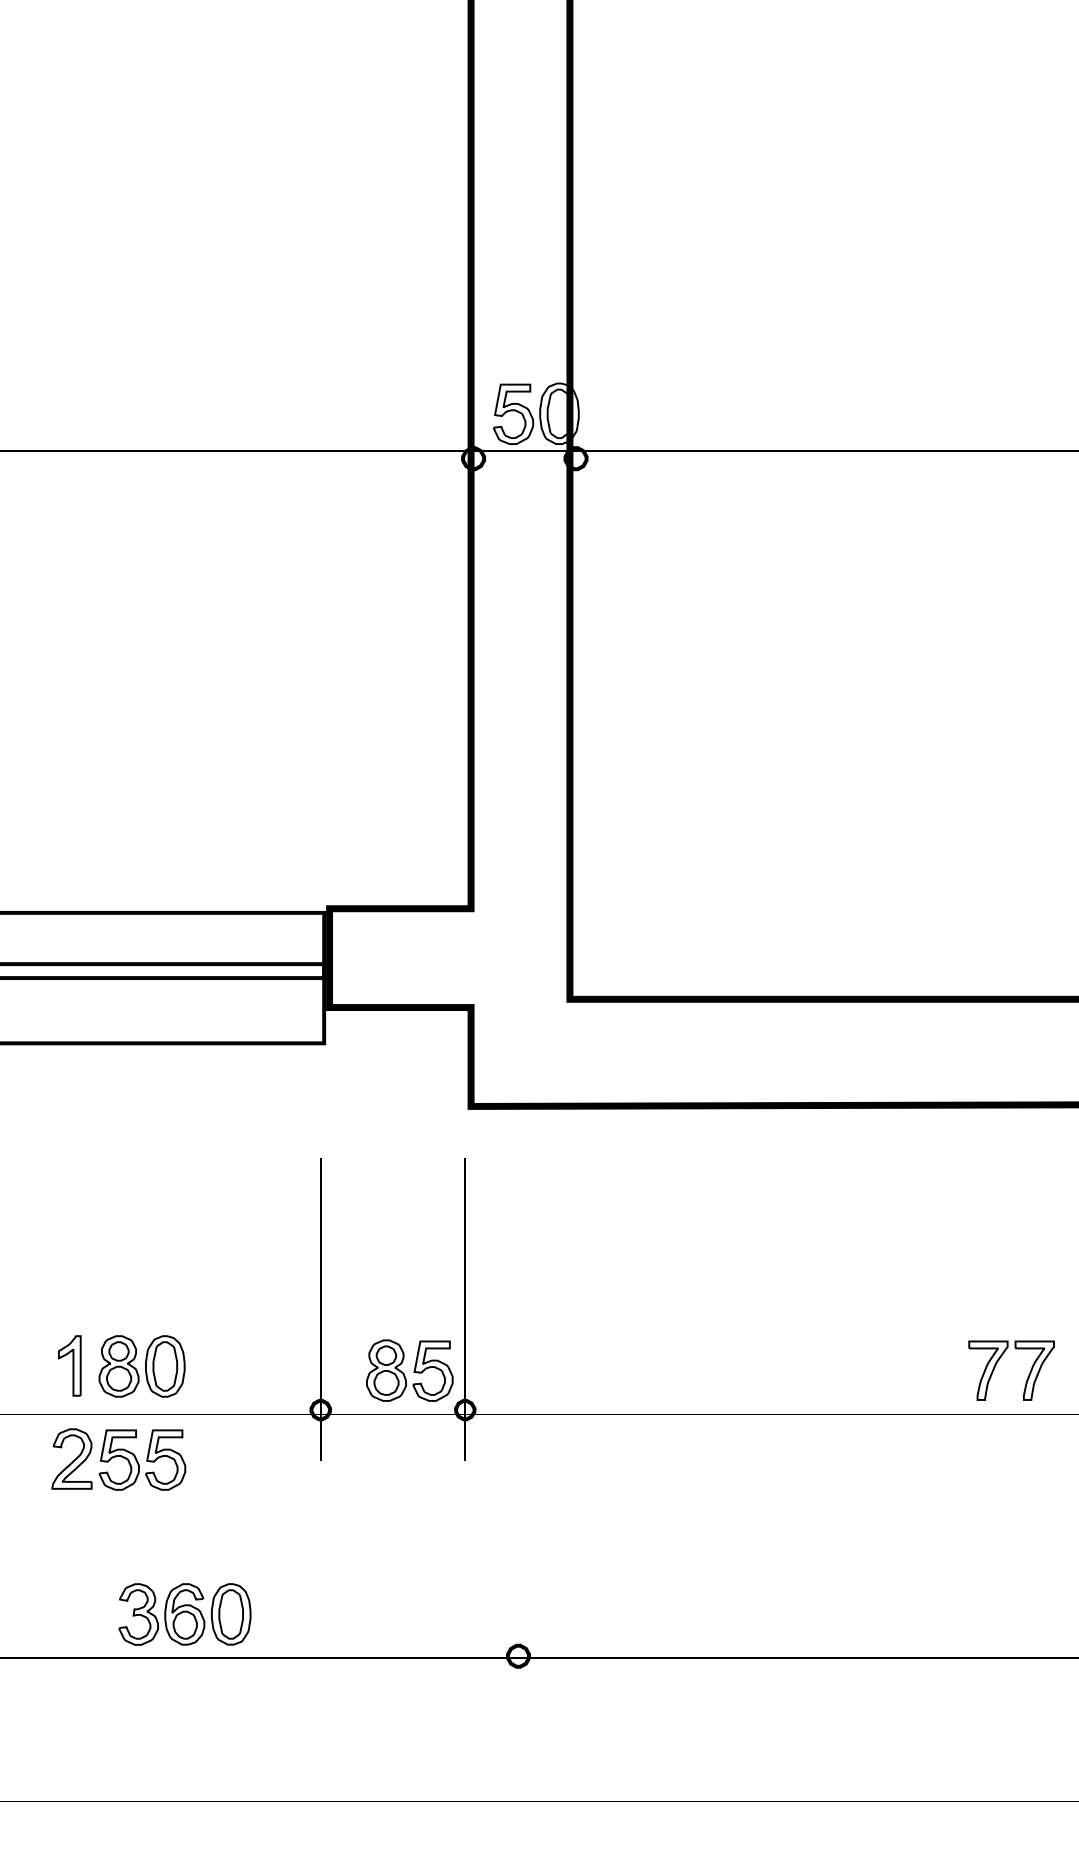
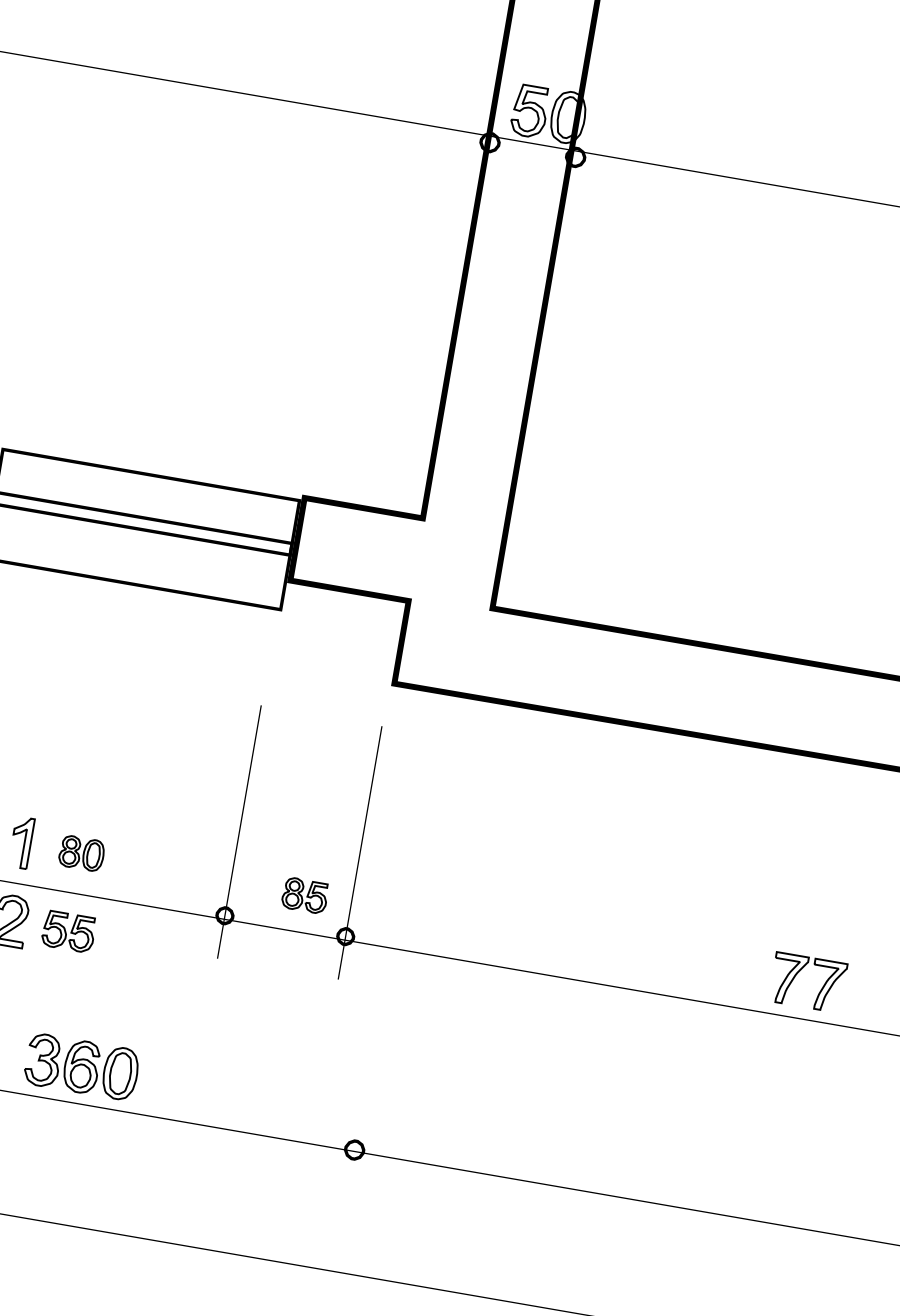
part: (141, 1366) -> (81, 853), size x0.6
part: (409, 1370) -> (304, 895), size x0.6
part: (142, 1459) -> (68, 931), size x0.7

